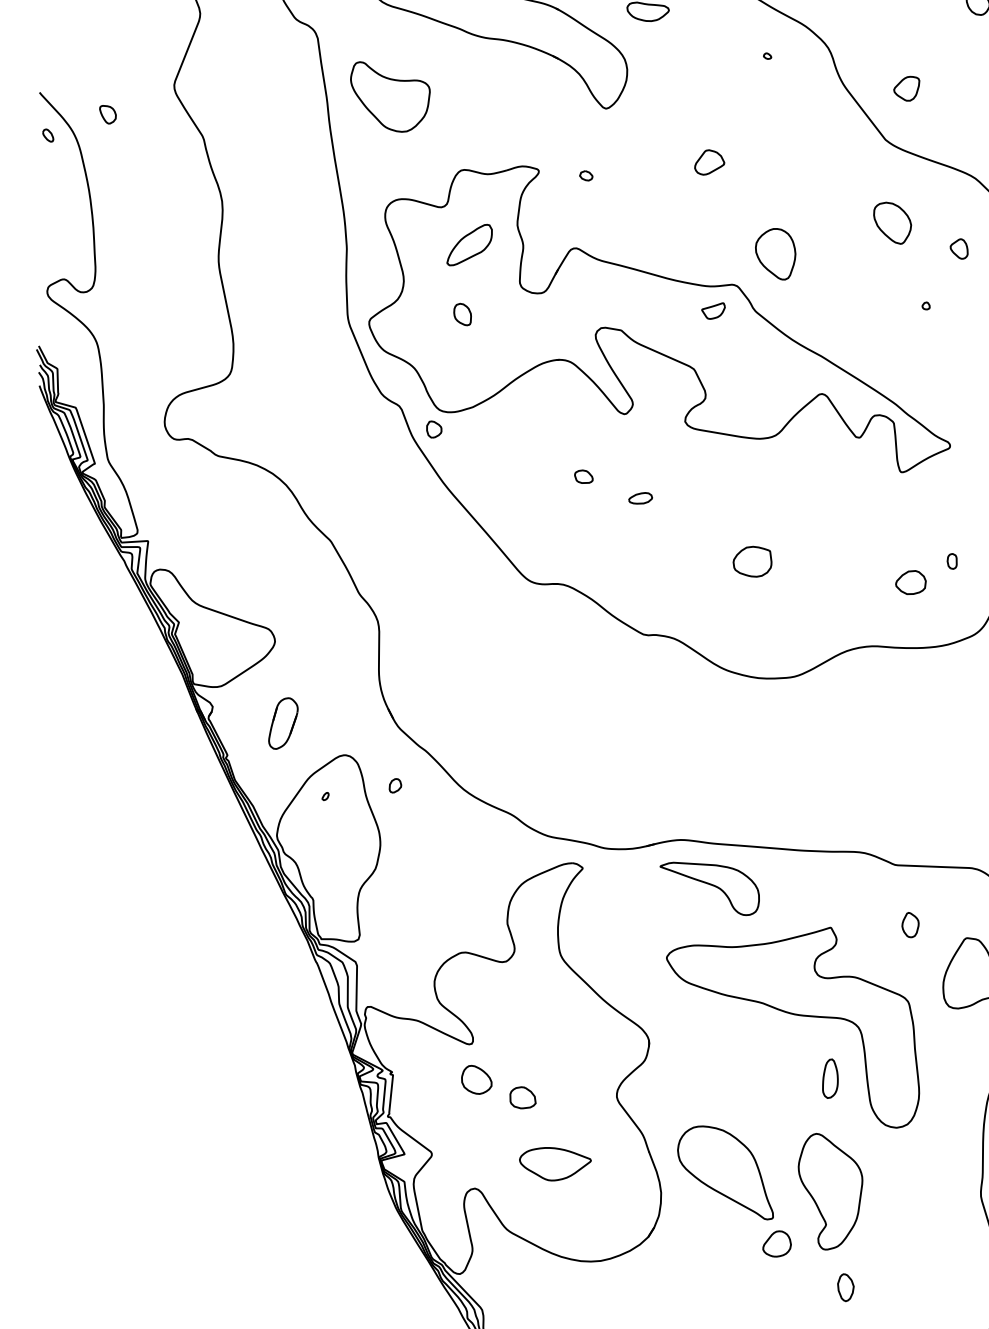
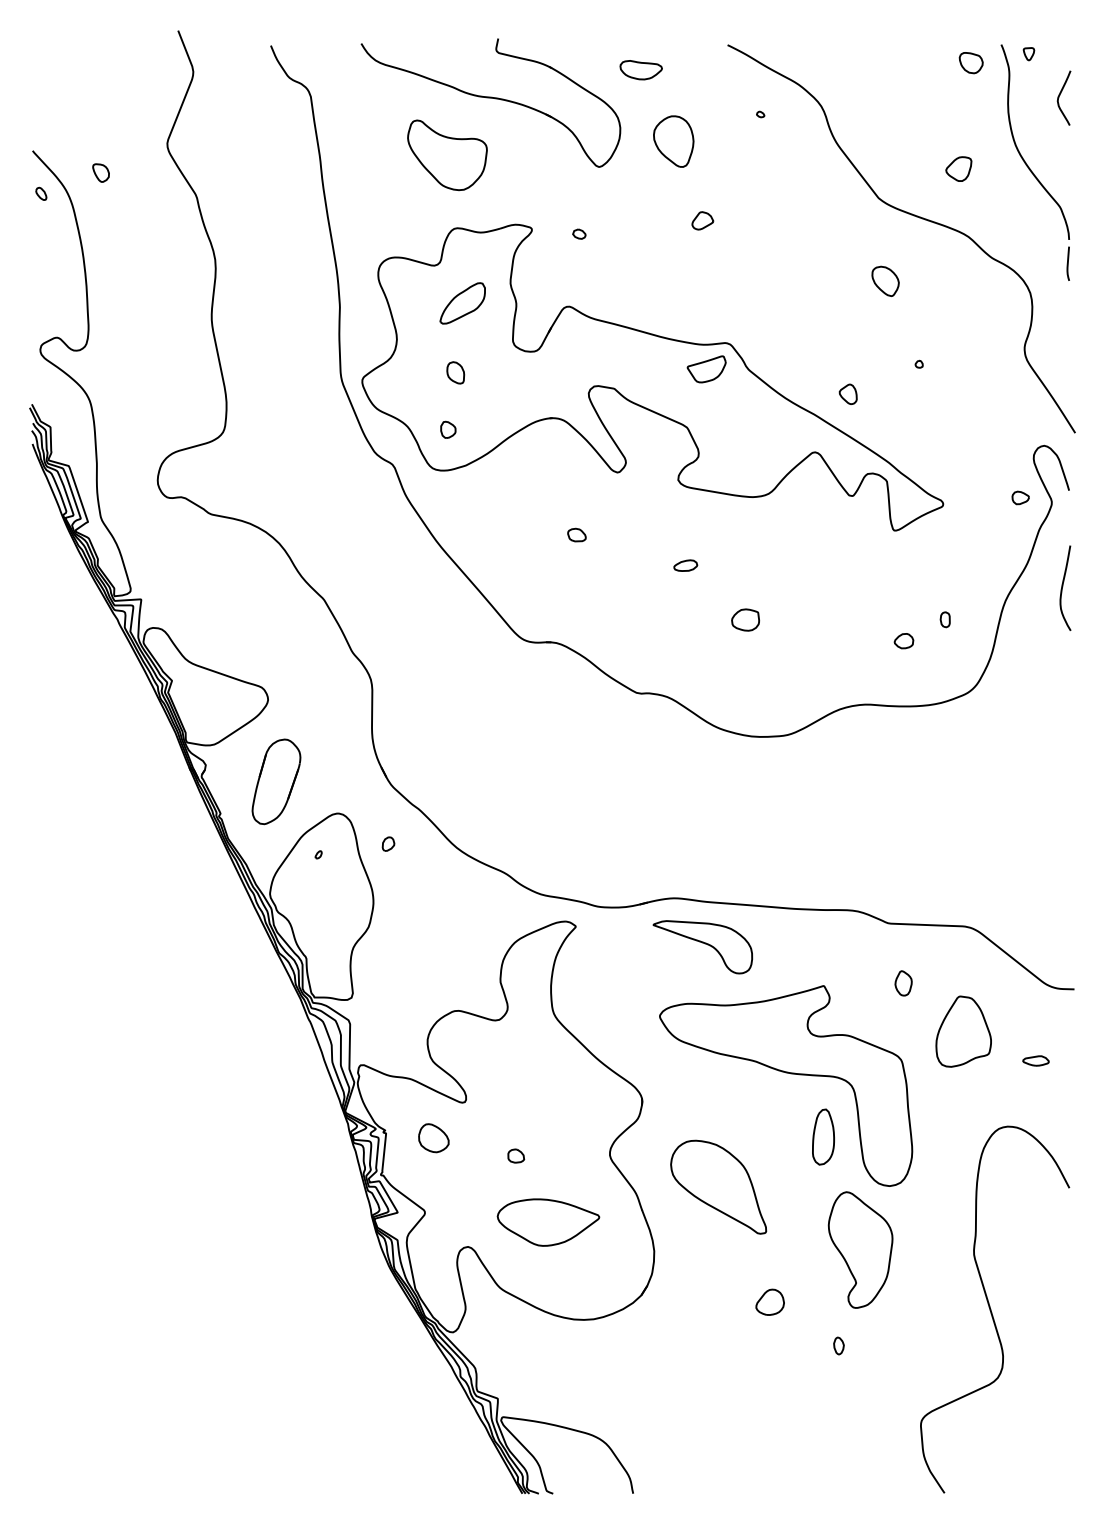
part: (906, 88) -> (958, 168), moved
part: (390, 97) -> (447, 155), moved
part: (709, 162) -> (702, 220), size x0.71
part: (892, 222) -> (885, 280), size x0.71
part: (958, 248) -> (847, 393), moved
part: (775, 254) -> (673, 141), moved
part: (713, 311) -> (706, 369), size x1.67
part: (434, 429) -> (448, 429), moved
part: (640, 498) -> (685, 565), moved
part: (752, 561) -> (745, 619), size x0.71
part: (910, 583) -> (903, 641), size x0.62
part: (283, 723) -> (276, 781), size x1.67
part: (830, 1078) -> (823, 1136), size x1.43
part: (476, 1080) -> (433, 1138), moved
part: (523, 1097) -> (516, 1155), size x0.62
part: (555, 1164) -> (548, 1222), size x1.43
part: (725, 1172) -> (718, 1186), moved
part: (830, 1191) -> (860, 1249), moved
part: (845, 1287) -> (838, 1345), size x0.62

